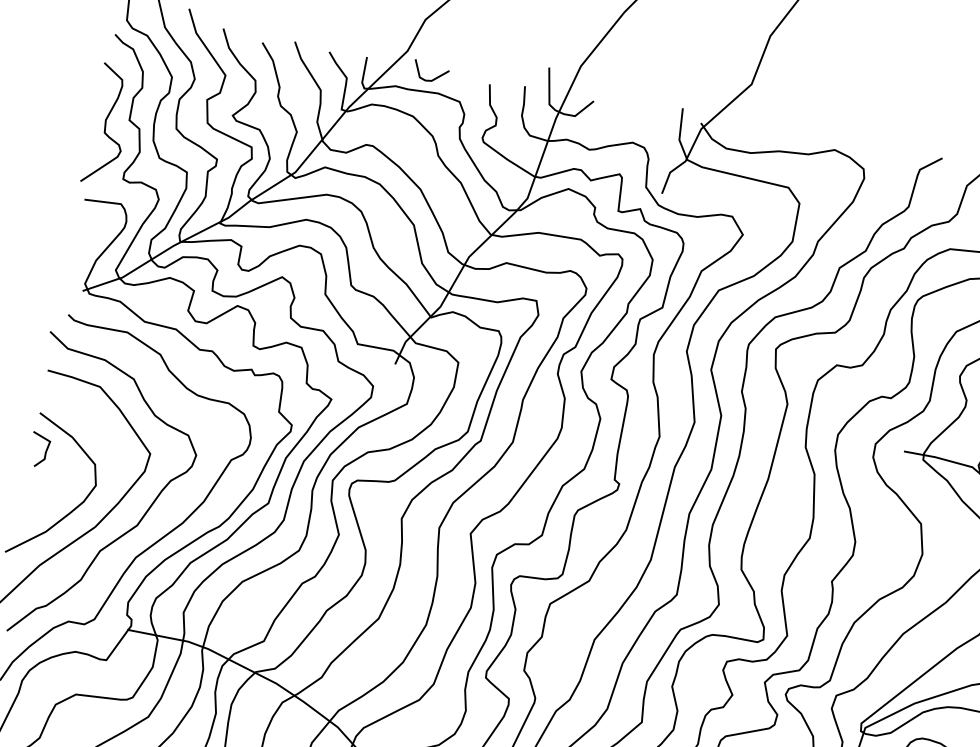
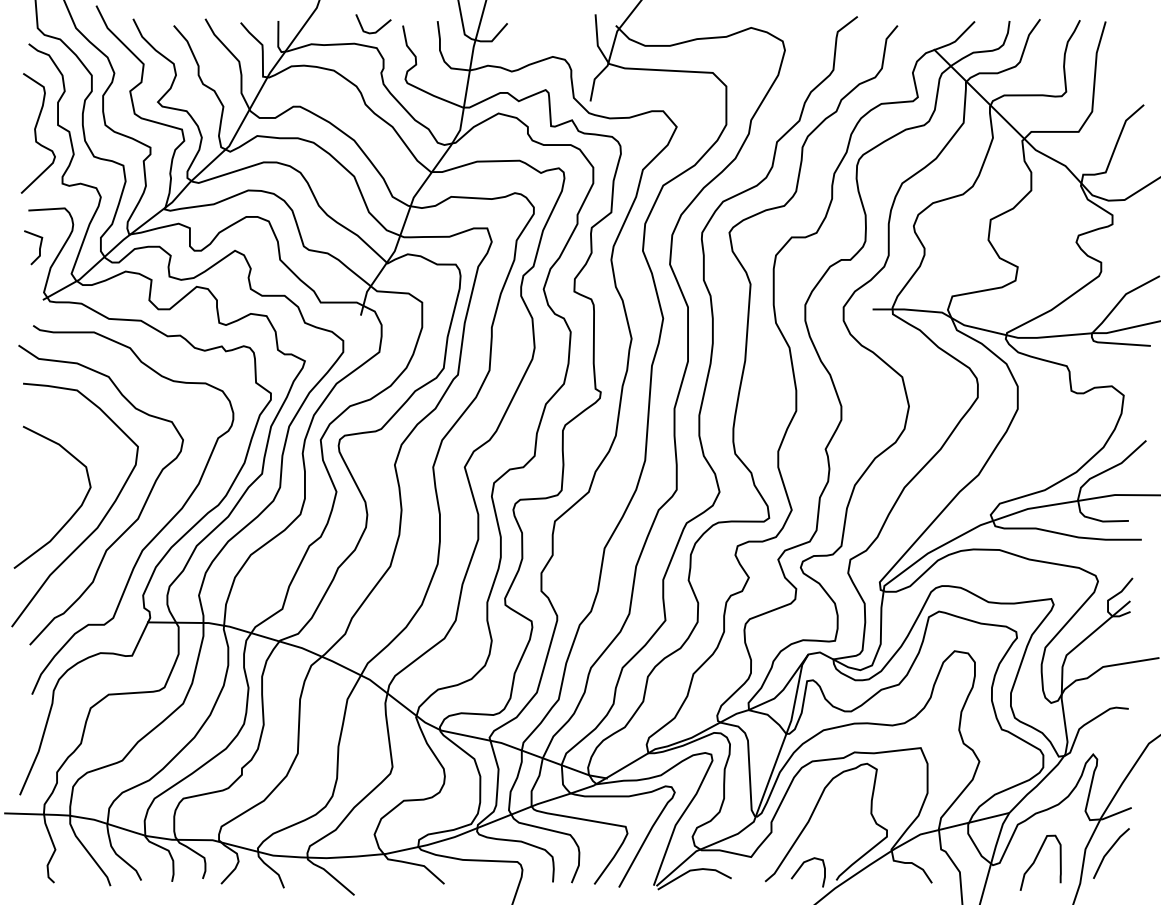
line: (434, 78) -> (377, 29), moved
line: (45, 450) -> (39, 247), moved

